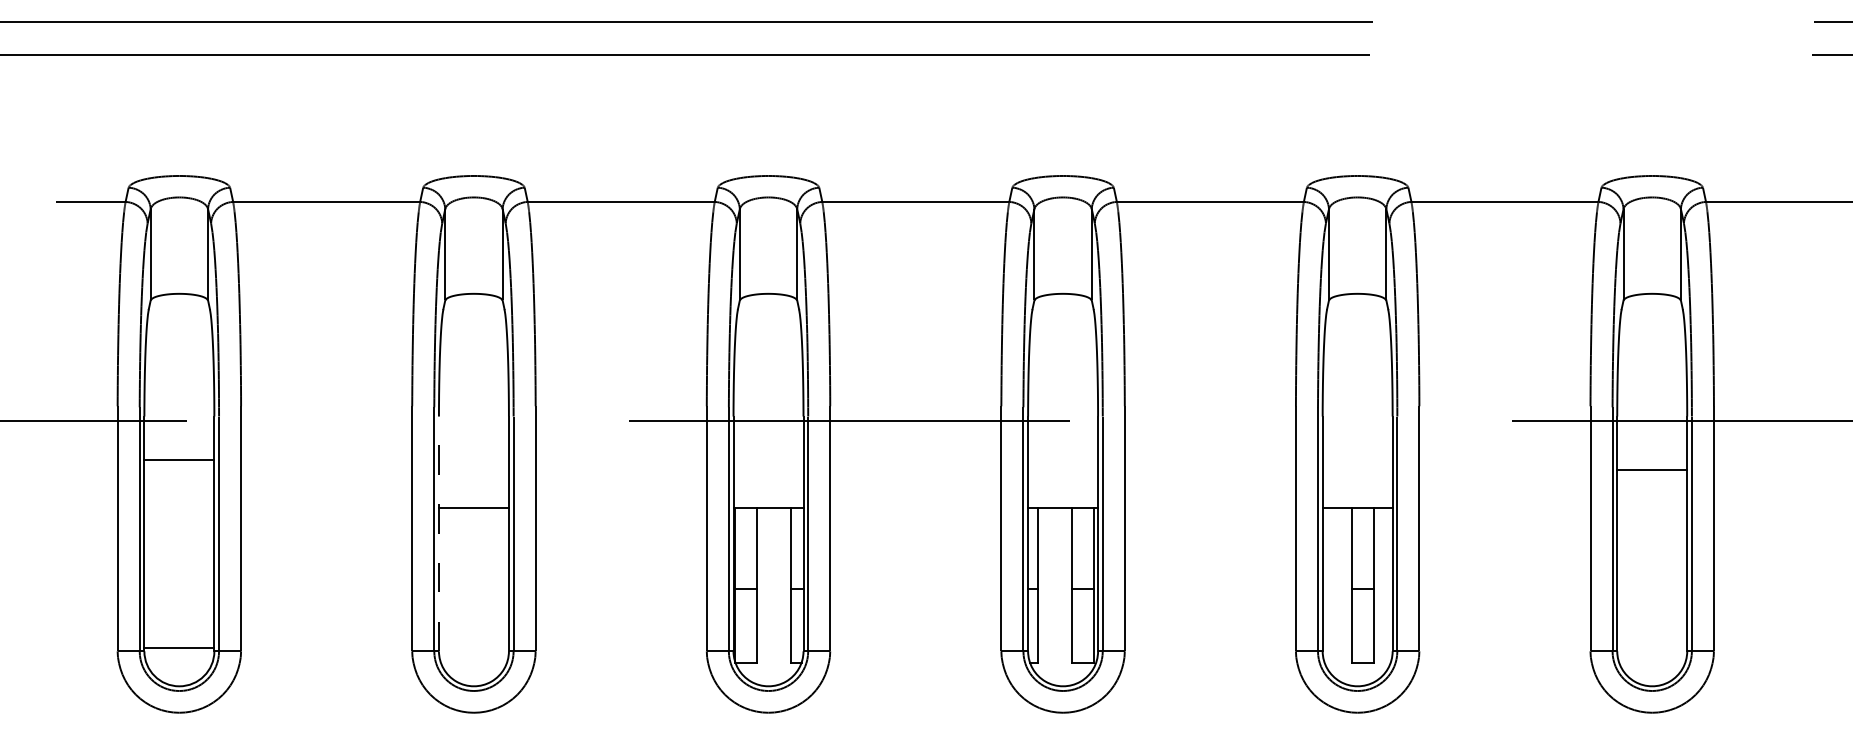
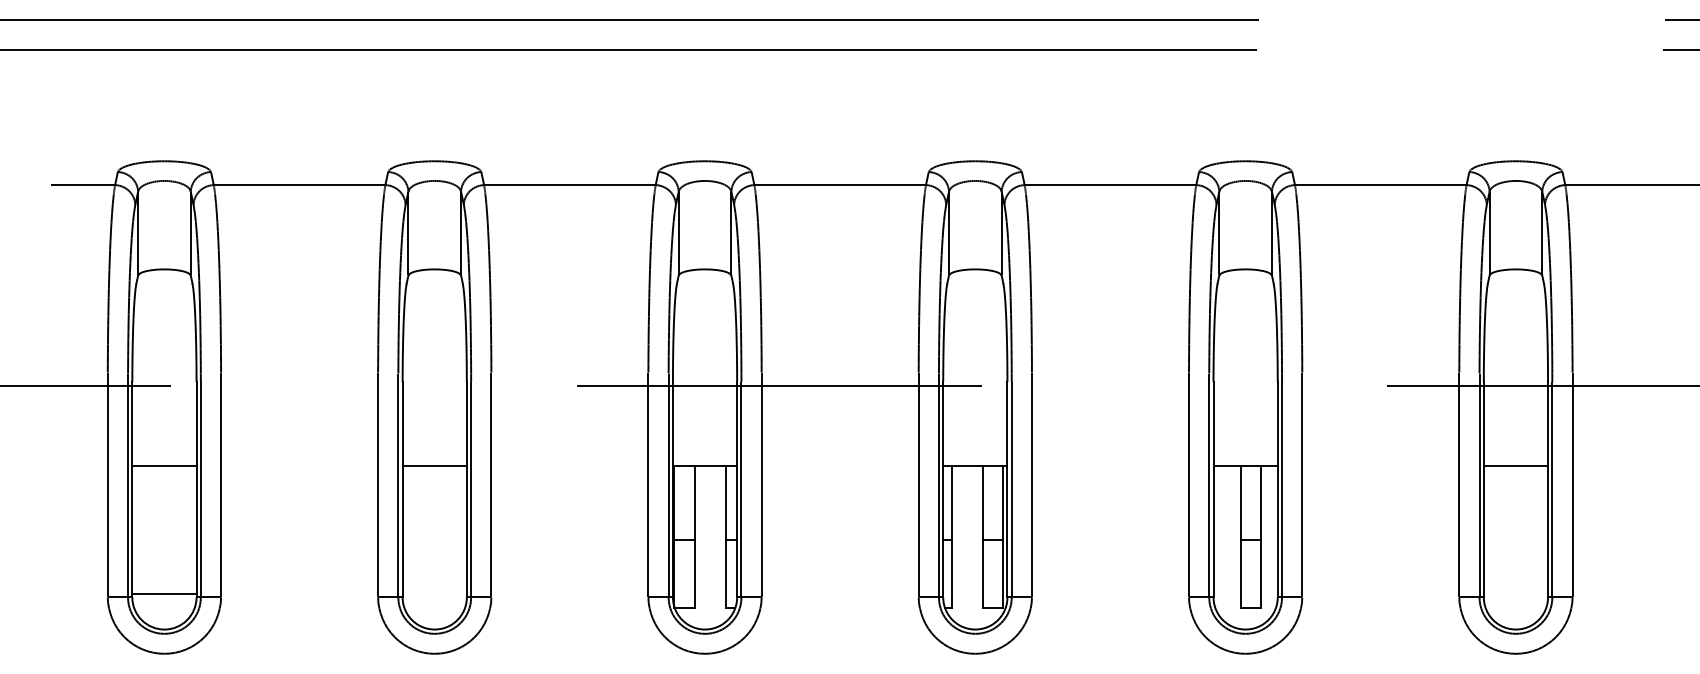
line: (179, 460) -> (164, 466), moved
line: (1651, 470) -> (1515, 466), moved
line: (438, 533) -> (402, 489), dashed -> solid

